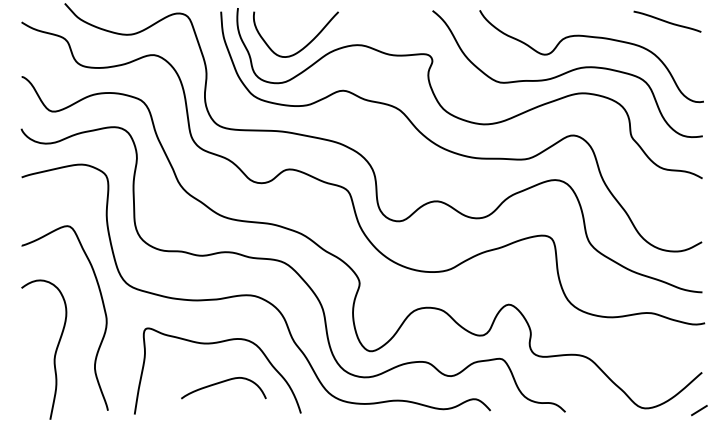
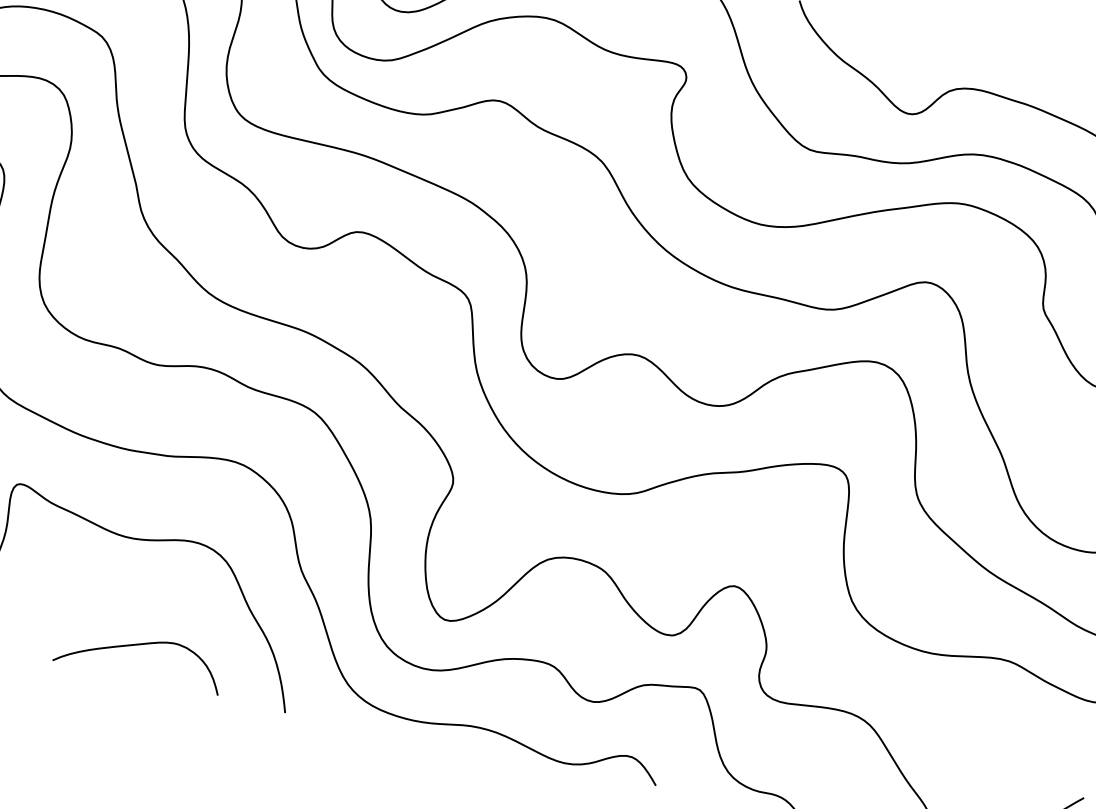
curve: (221, 383) -> (137, 647), moved

